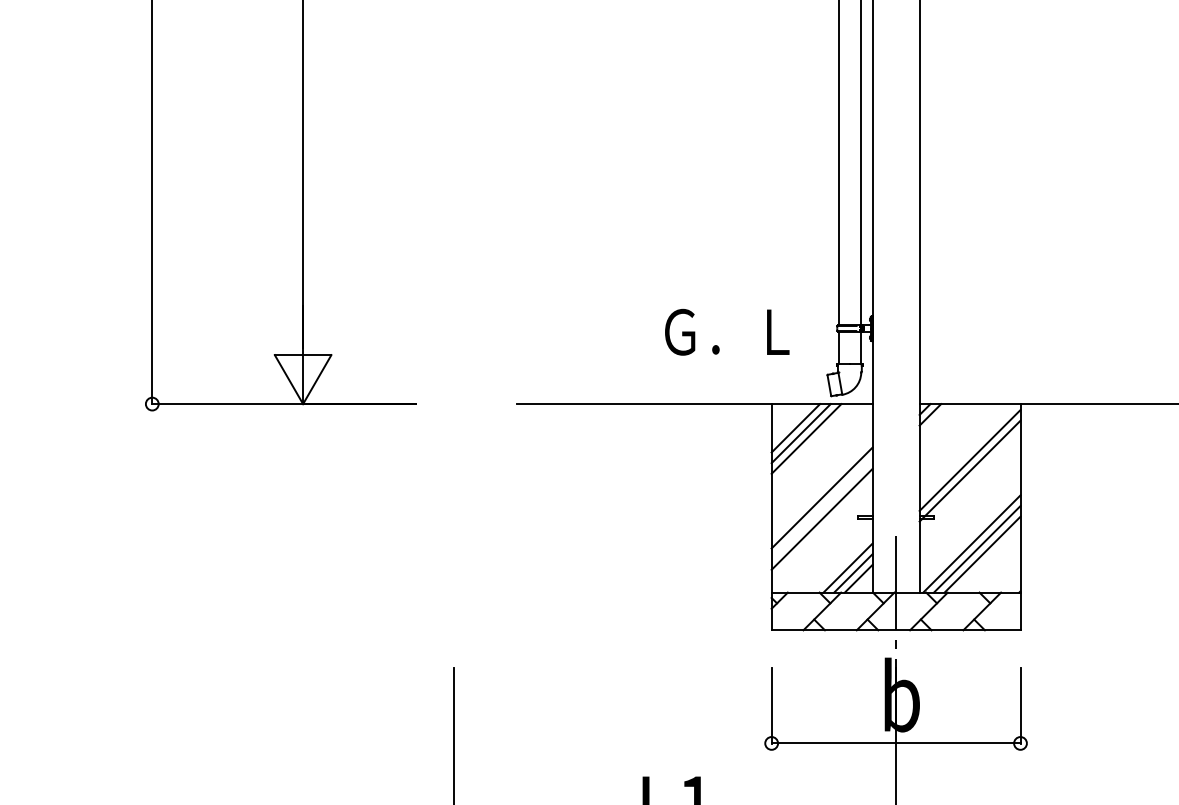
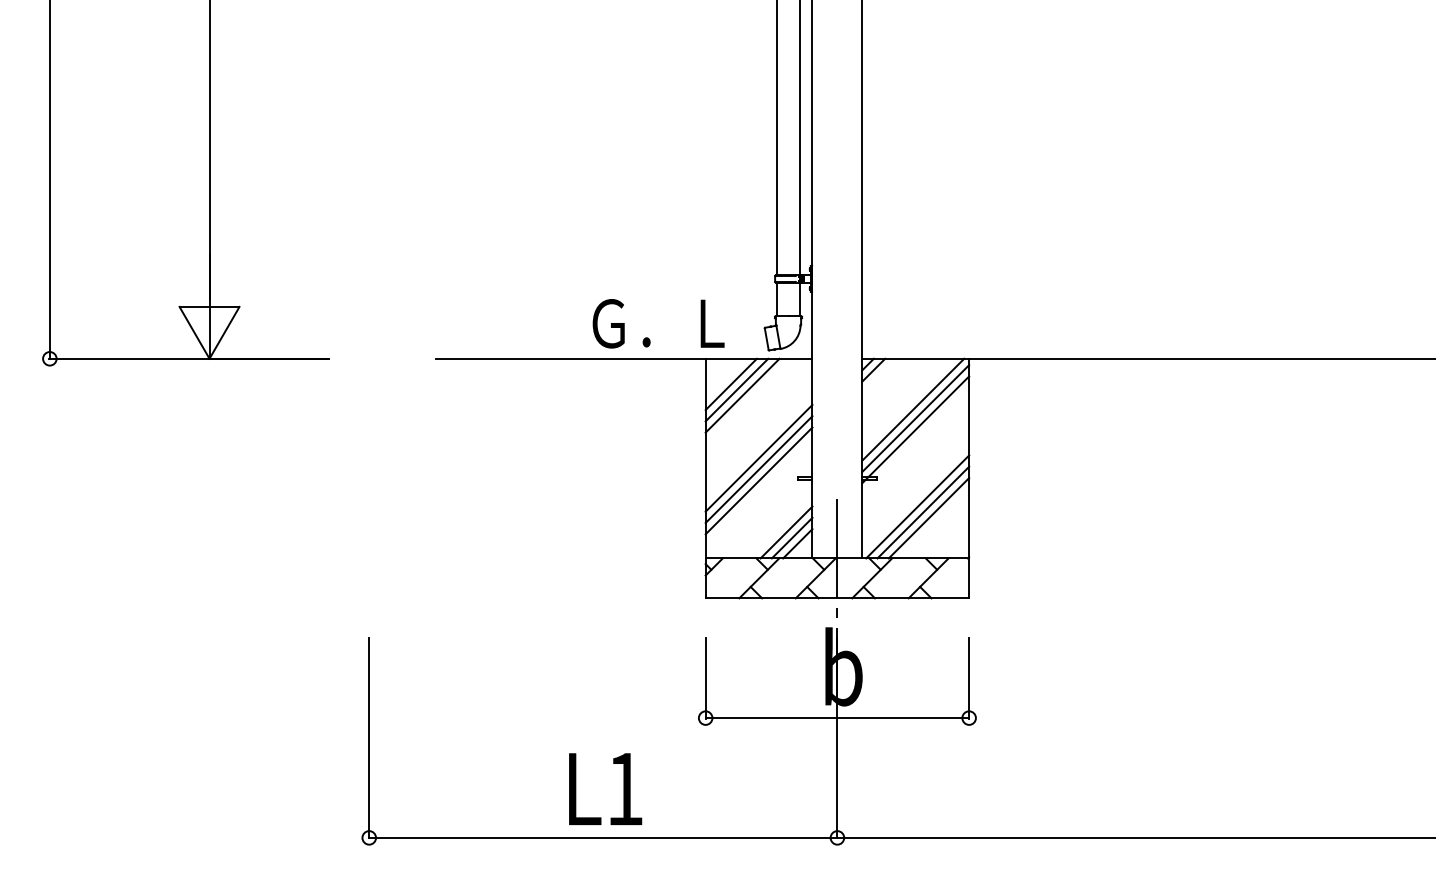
text: (727, 332) -> (658, 323), moved
line: (967, 451) -> (913, 409), added
line: (821, 508) -> (758, 469), added

